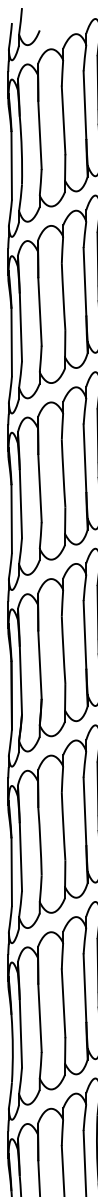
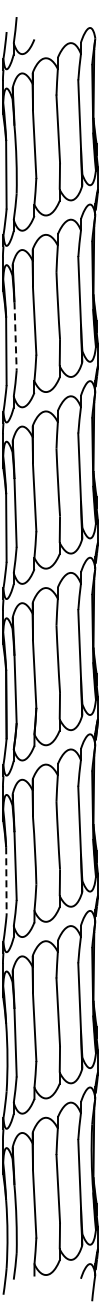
line: (20, 327) -> (15, 336), solid -> dashed
line: (11, 872) -> (6, 881), solid -> dashed

